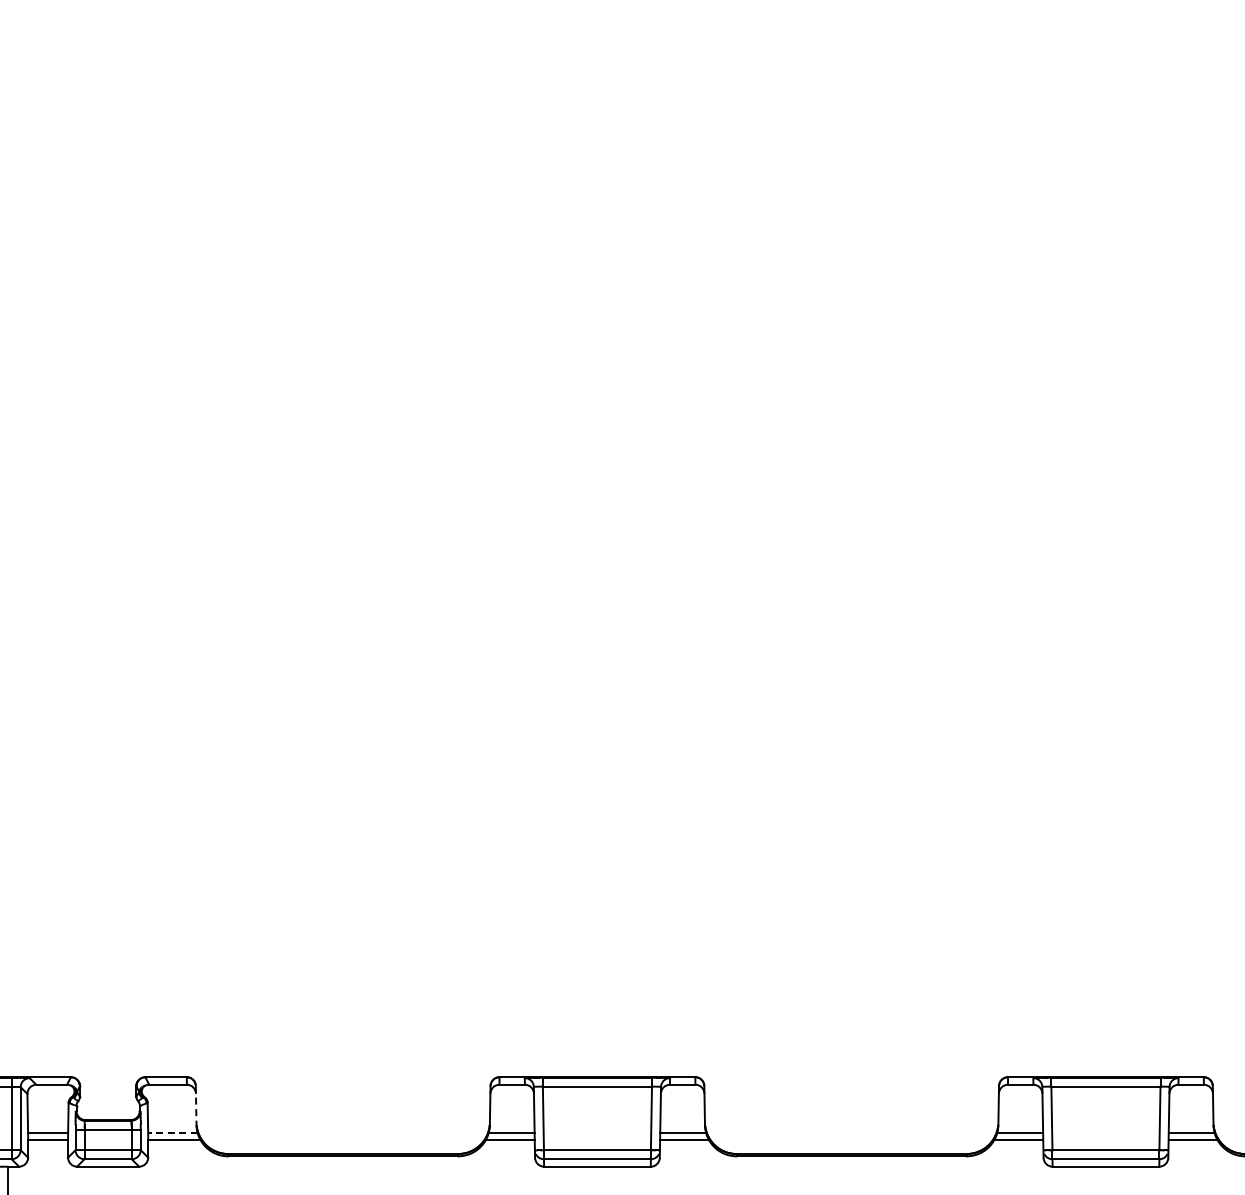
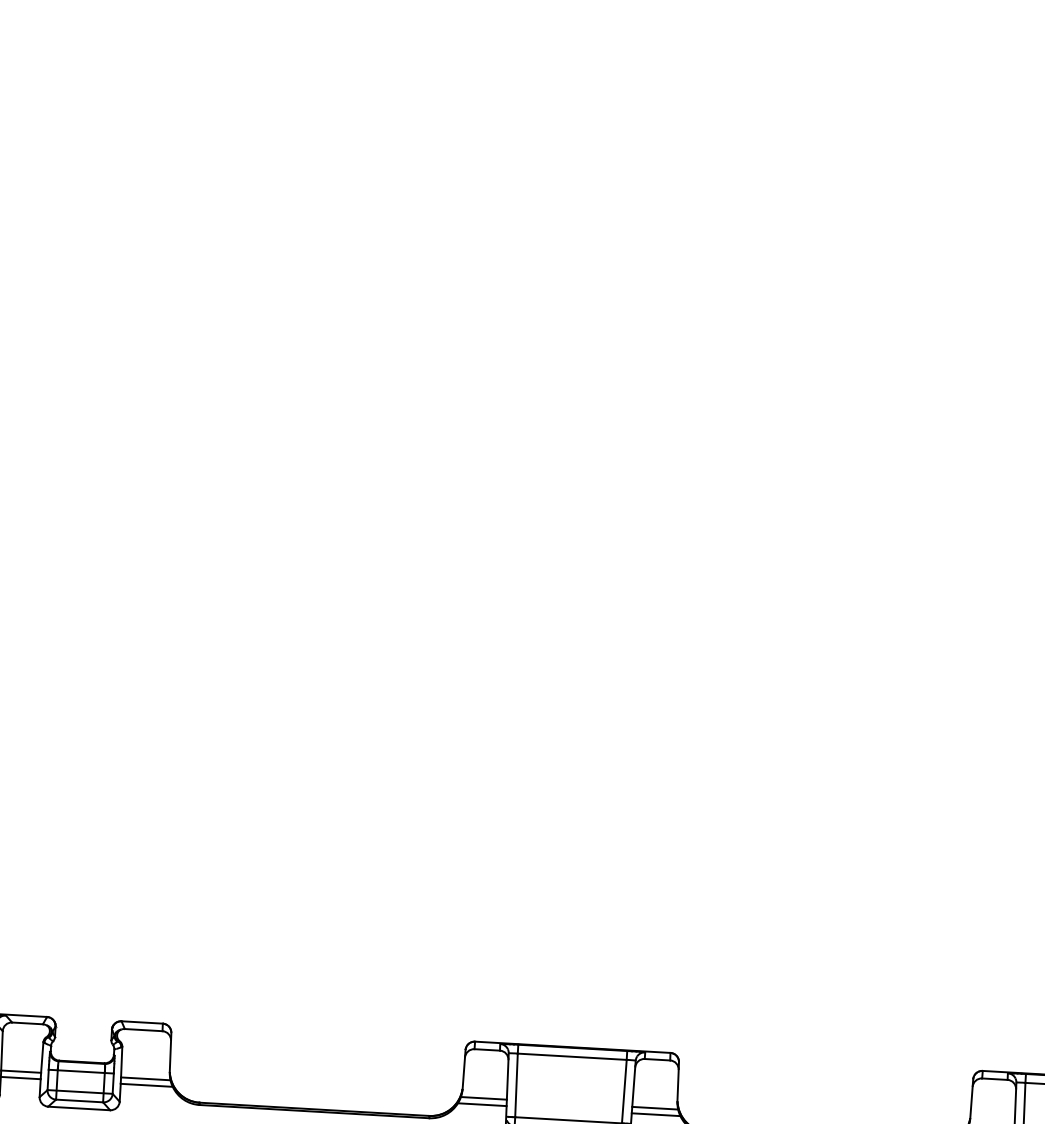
line: (196, 1106) -> (170, 1053), dashed -> solid
line: (172, 1133) -> (145, 1079), dashed -> solid

